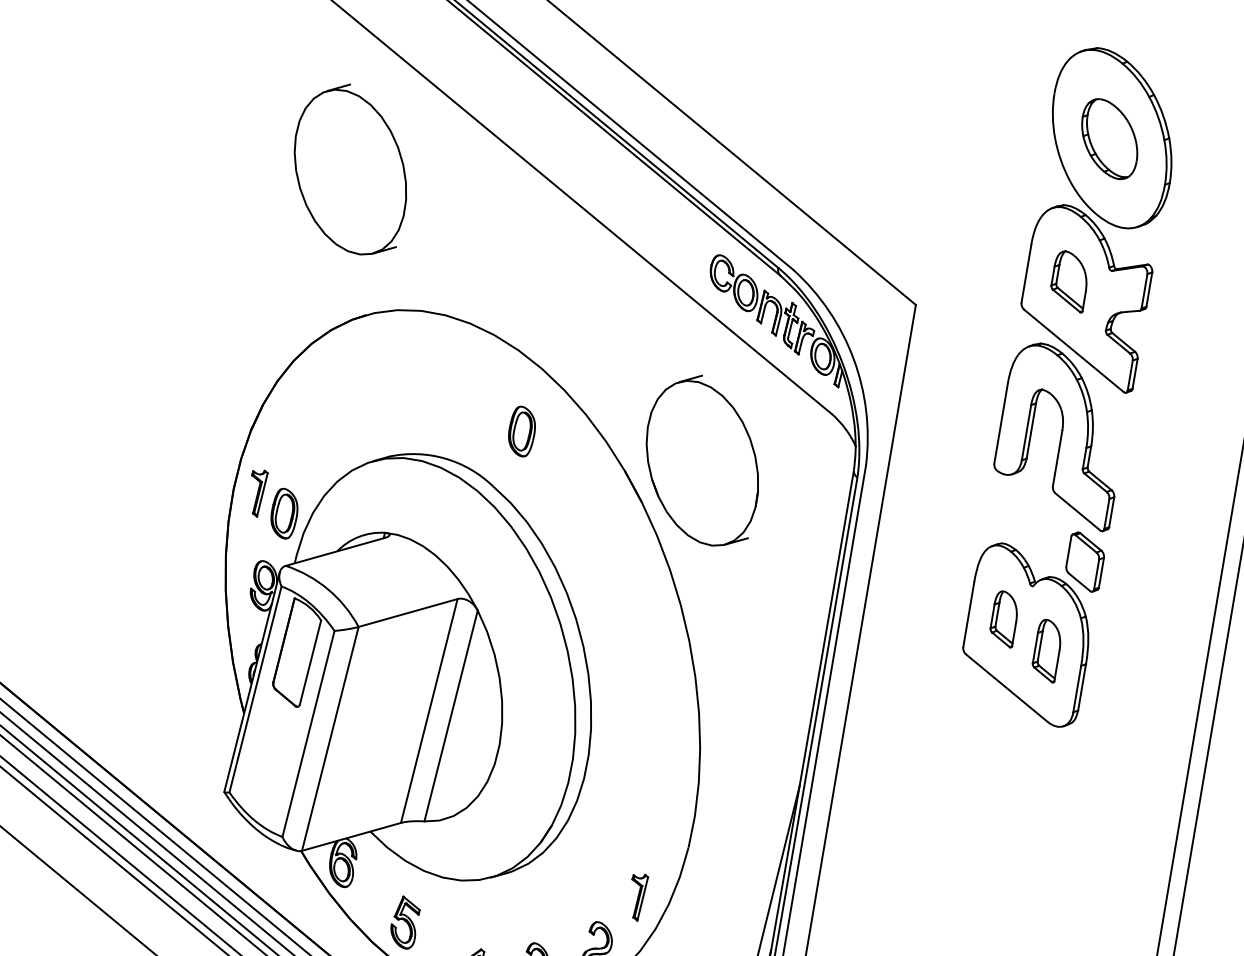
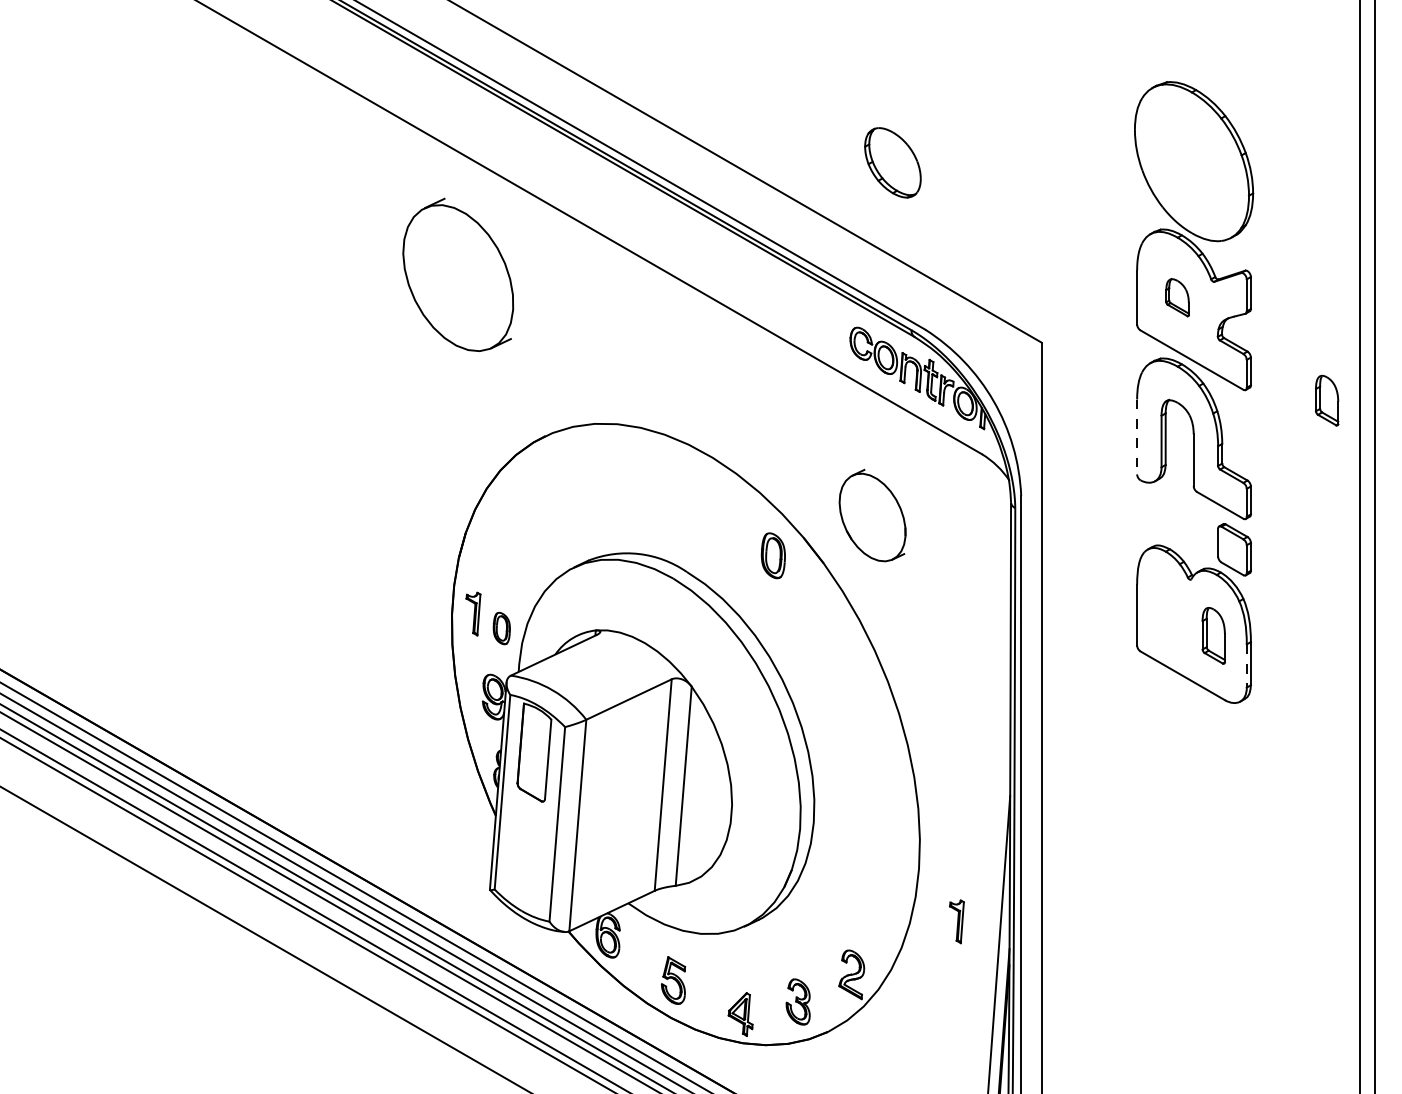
part: (1109, 138) -> (892, 162), moved
part: (351, 168) -> (458, 274), moved
part: (1069, 281) -> (1177, 297), size x0.7
line: (1001, 424) -> (1137, 437), solid -> dashed
part: (521, 431) -> (772, 555), moved
part: (702, 459) -> (872, 515), size x0.6
part: (284, 513) -> (501, 628), size x0.7
part: (1004, 618) -> (1327, 400), moved
line: (1076, 689) -> (1246, 666), solid -> dashed
part: (636, 896) -> (956, 921), moved

